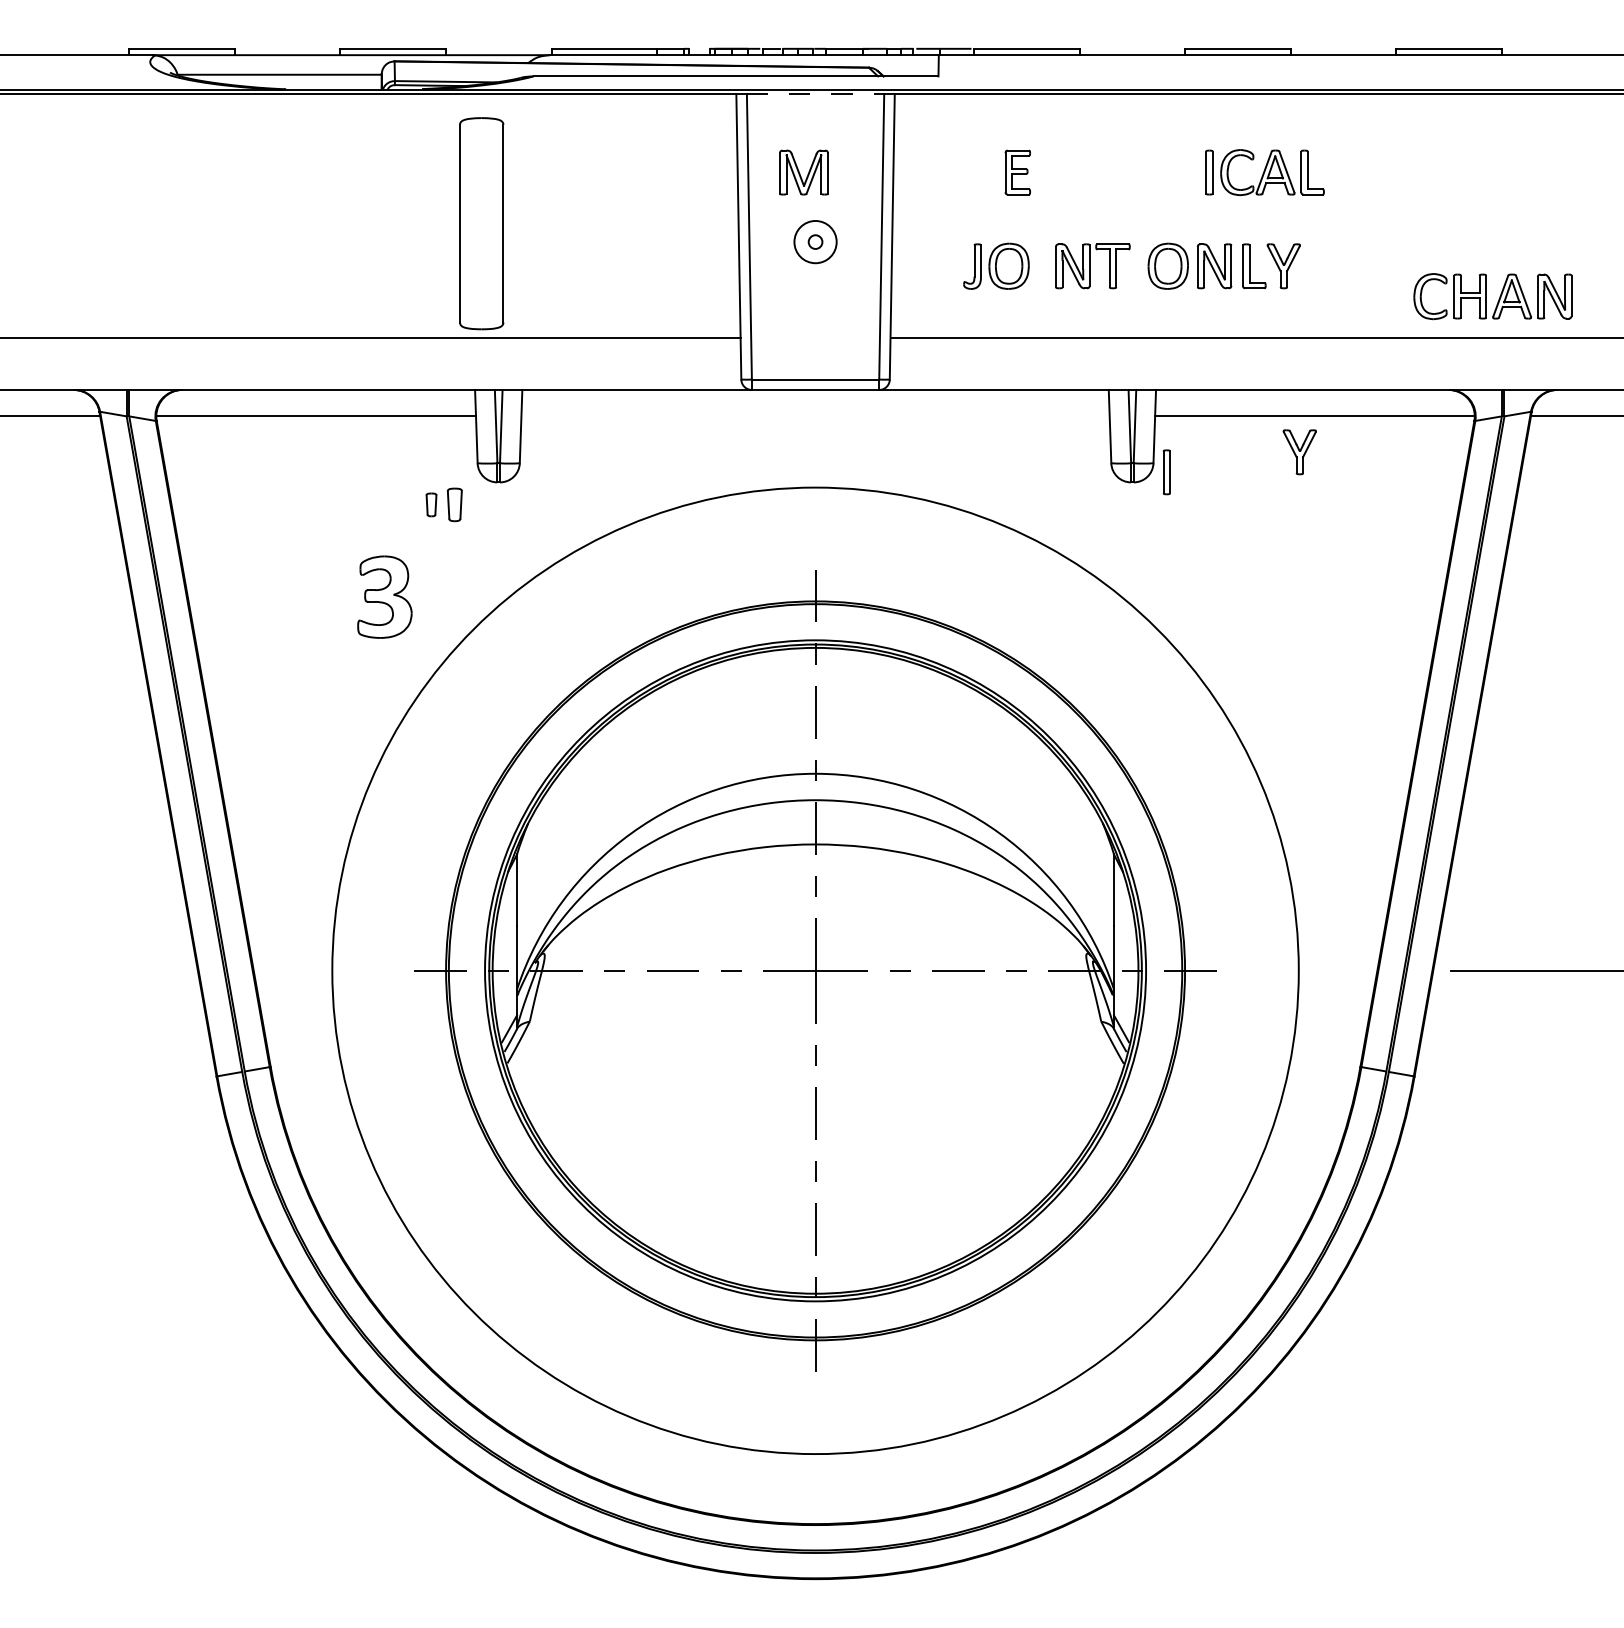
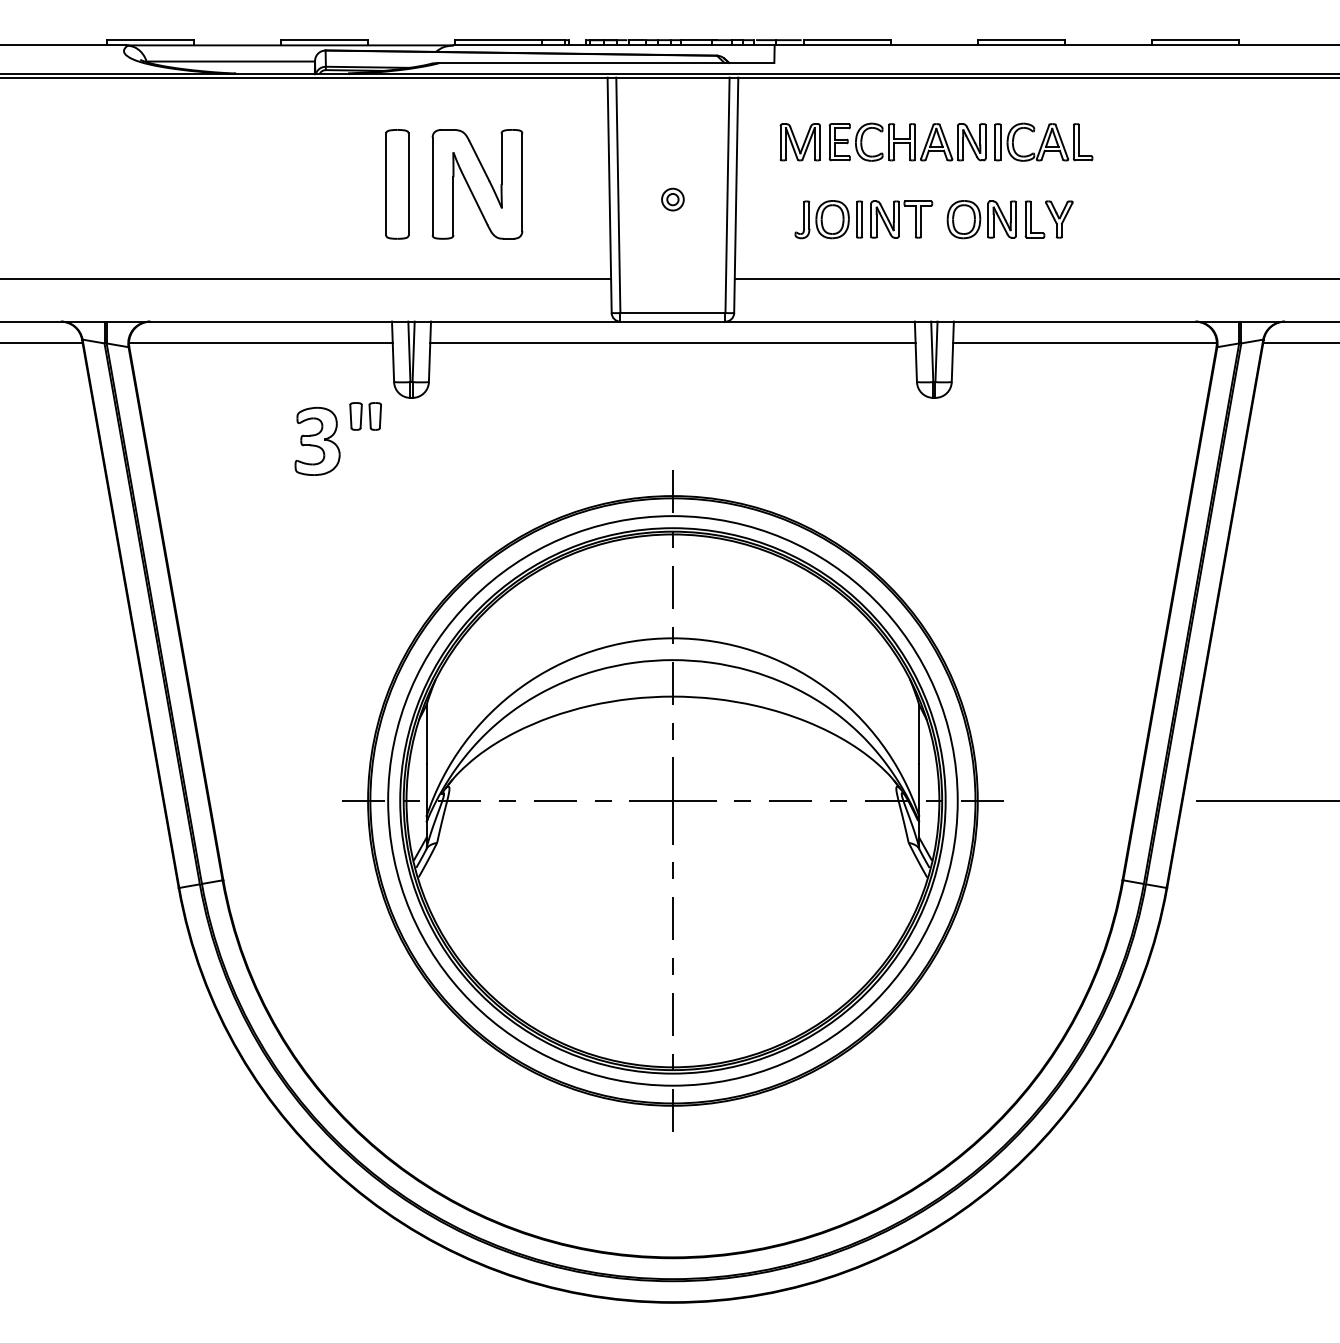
line: (815, 94) -> (672, 77), dashed -> solid
part: (803, 172) -> (799, 142), moved
part: (481, 223) -> (397, 184), size x0.62
part: (578, 223) -> (477, 184), added
circle: (815, 241) -> (672, 199), size x0.62
part: (1492, 296) -> (920, 142), moved
line: (815, 416) -> (672, 343), added
part: (1299, 452) -> (1072, 373), removed
part: (1166, 472) -> (859, 219), moved
part: (431, 504) -> (356, 416), size x1.43
part: (384, 596) -> (317, 440), moved
circle: (815, 970) -> (672, 800), size x0.71

